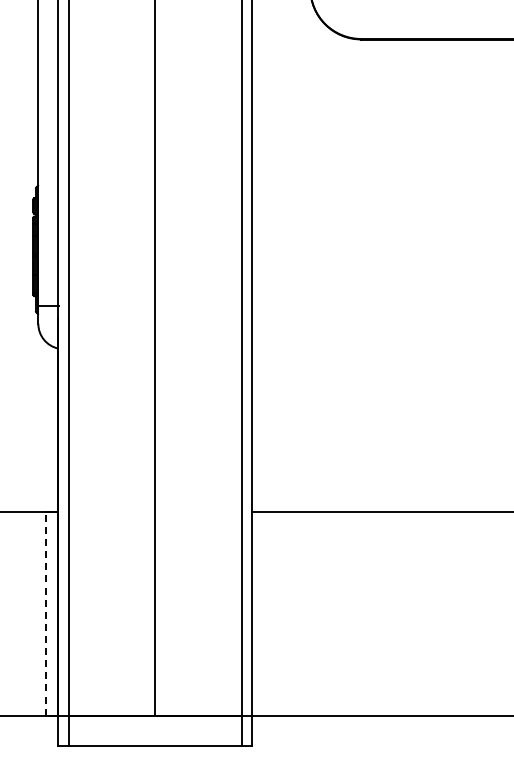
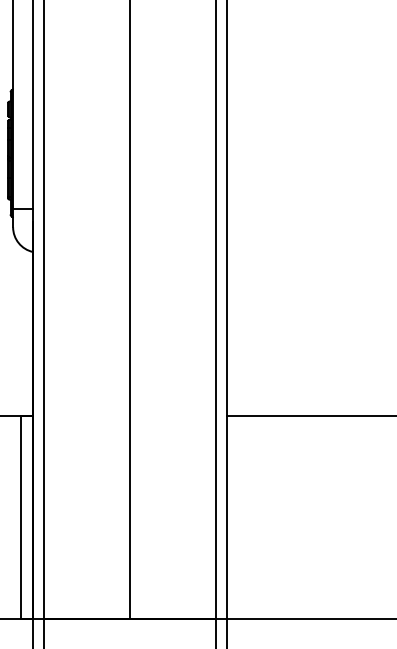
line: (45, 613) -> (20, 516), dashed -> solid

